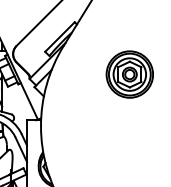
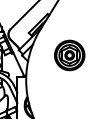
part: (129, 74) -> (69, 55), moved

